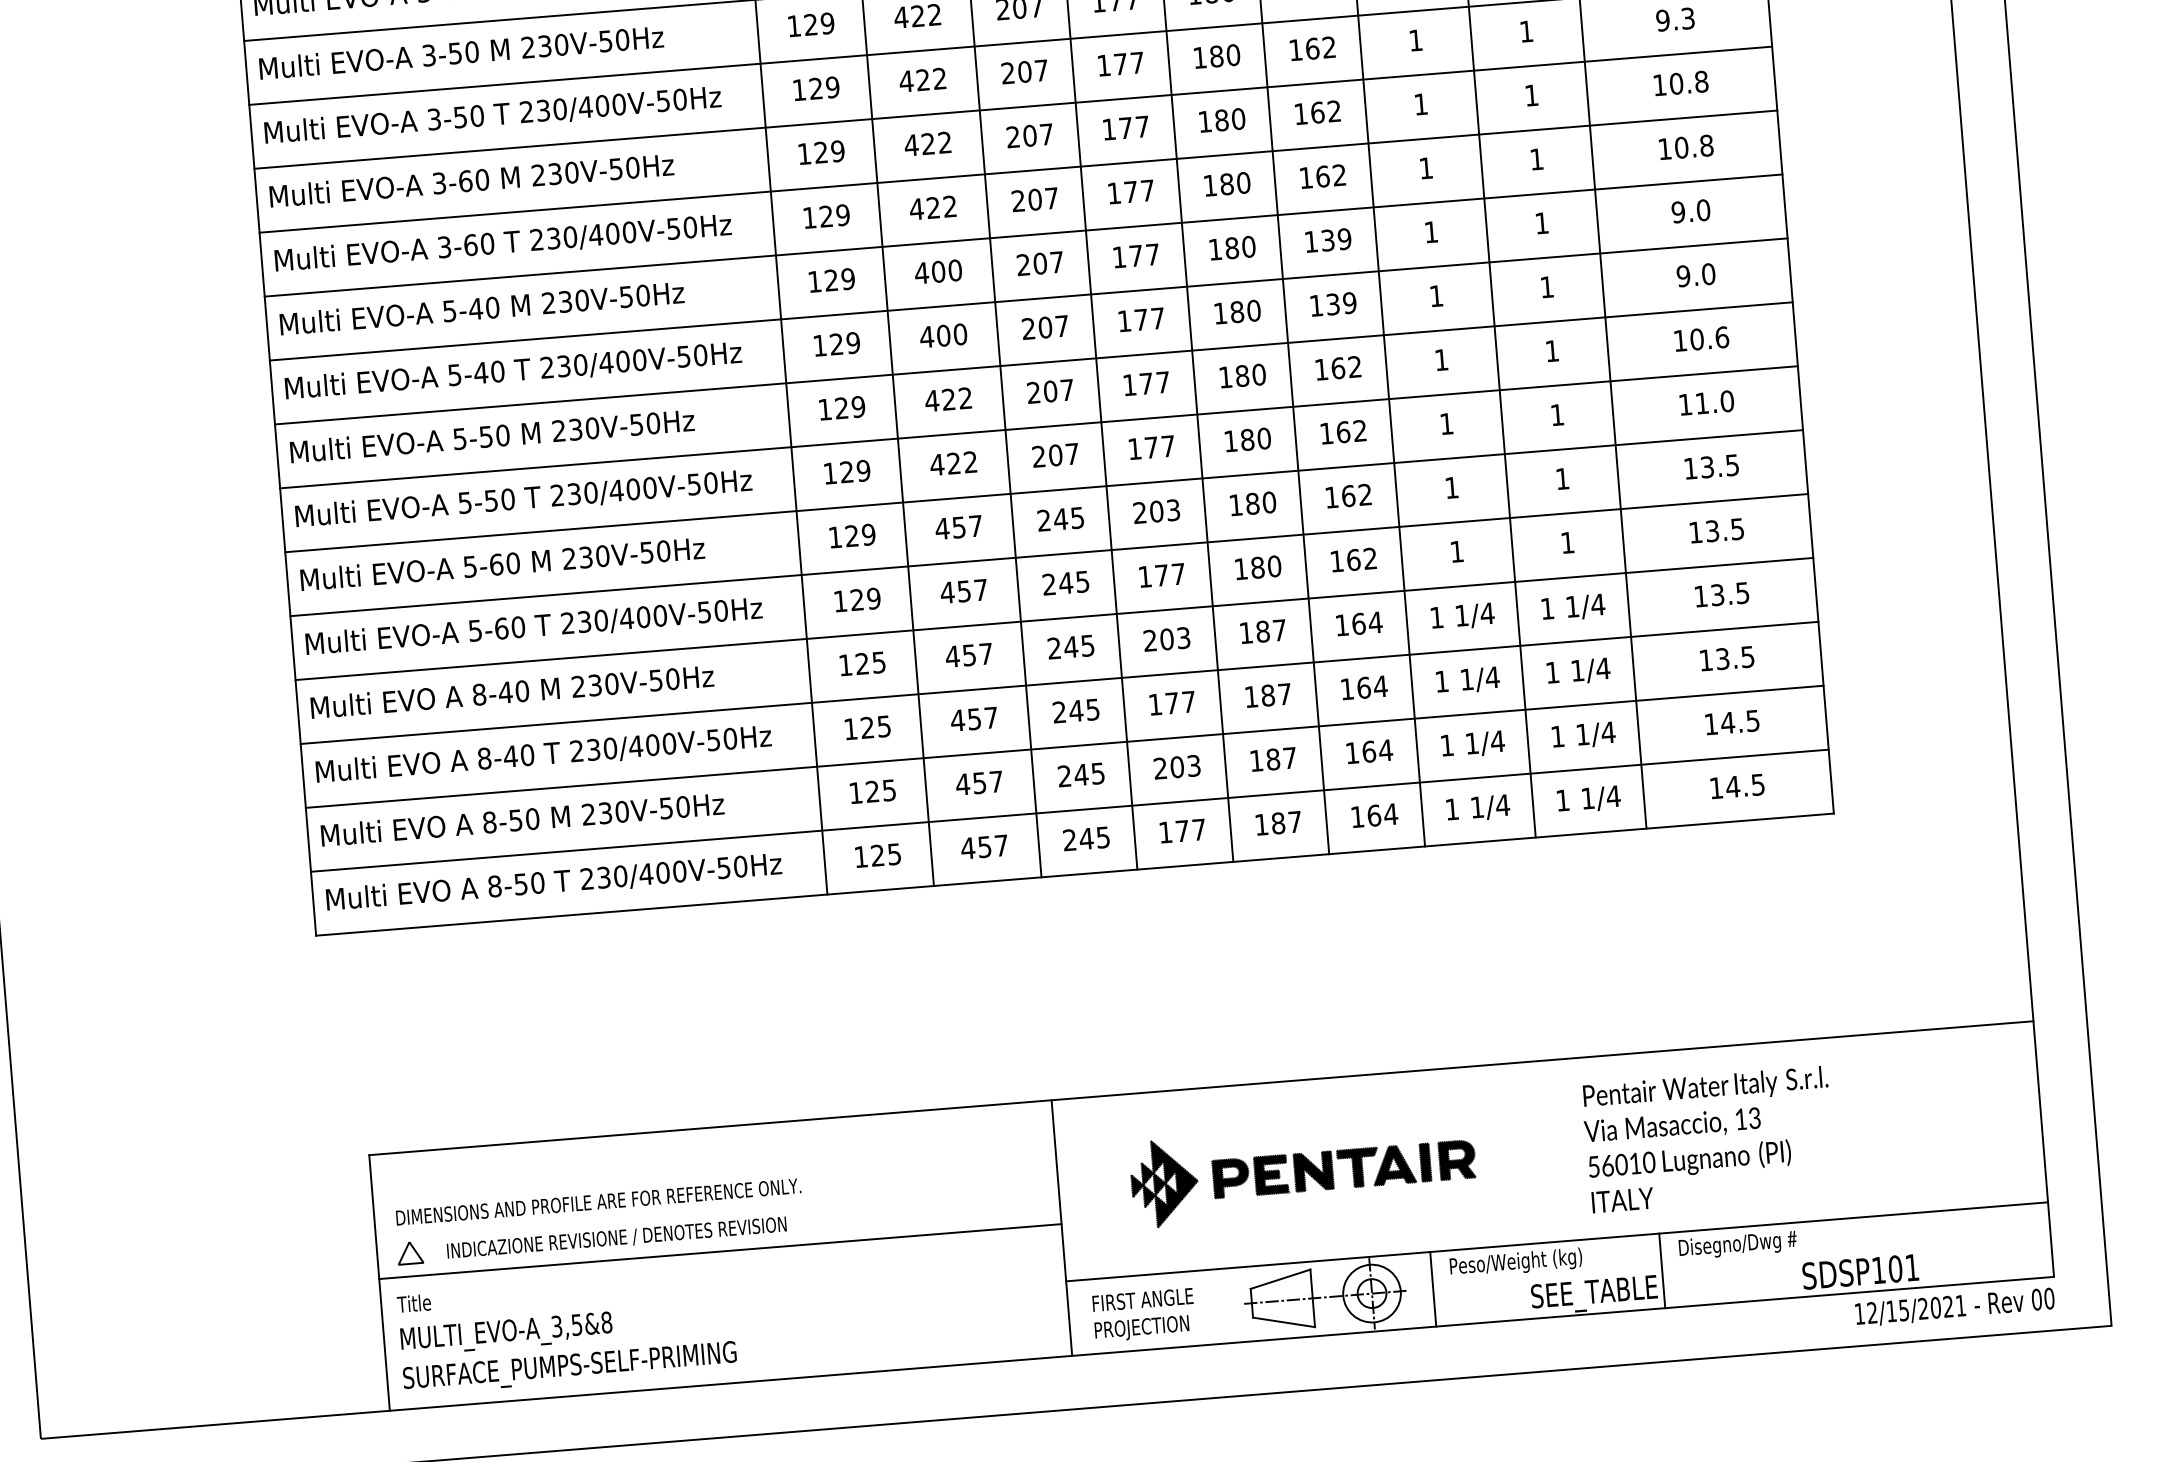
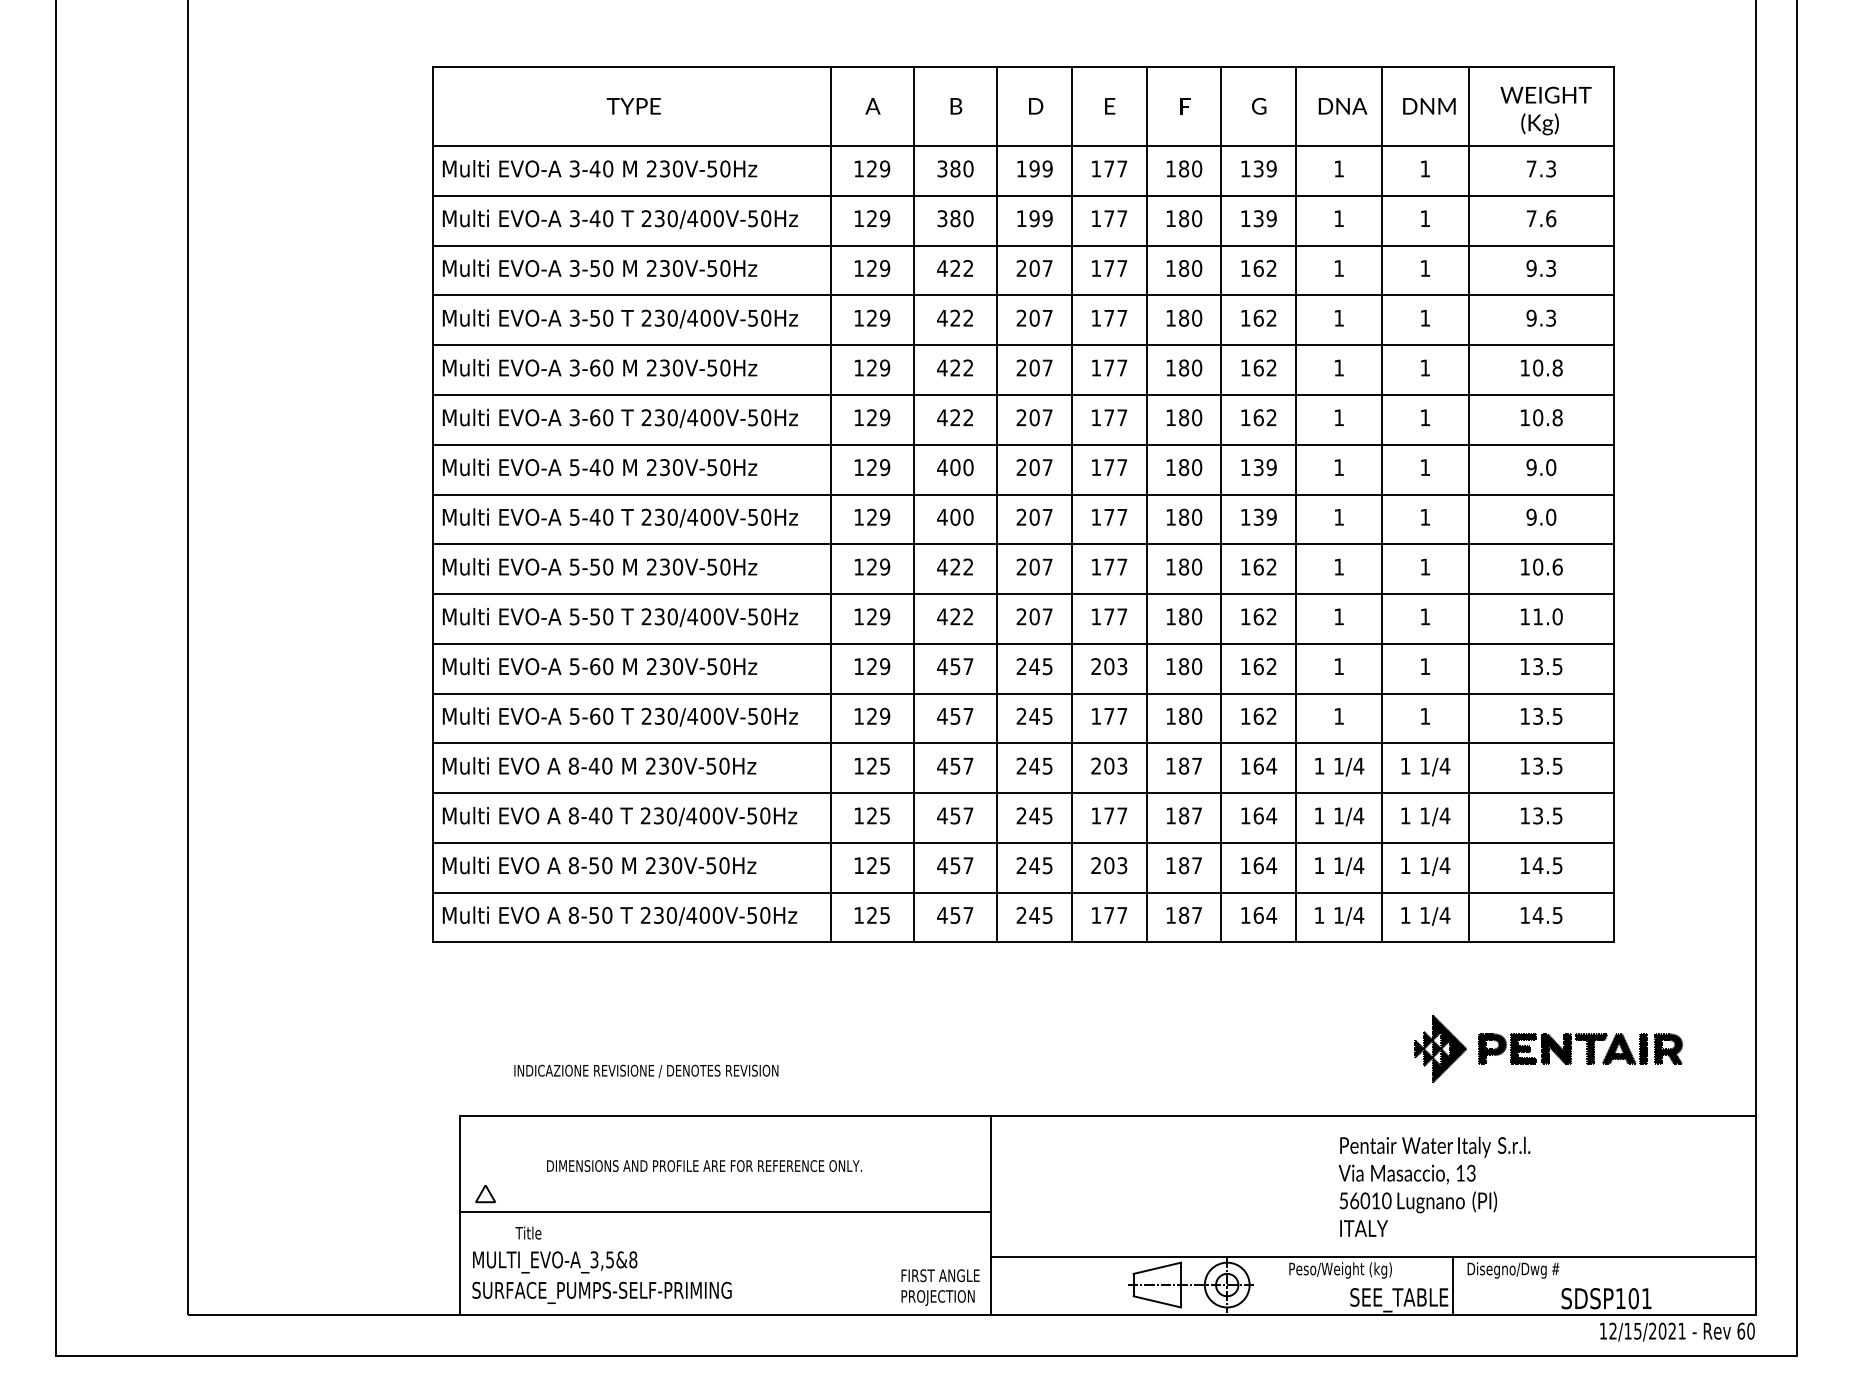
text: (1708, 1139) -> (1434, 1186), moved
part: (1303, 1171) -> (1548, 1048), moved
text: (598, 1201) -> (704, 1165), moved
text: (616, 1237) -> (646, 1070), moved
line: (1432, 1289) -> (1274, 1285), removed
text: (2037, 1298) -> (1741, 1330), 00 -> 60
text: (414, 1302) -> (528, 1232), moved
text: (1144, 1315) -> (940, 1287), moved

